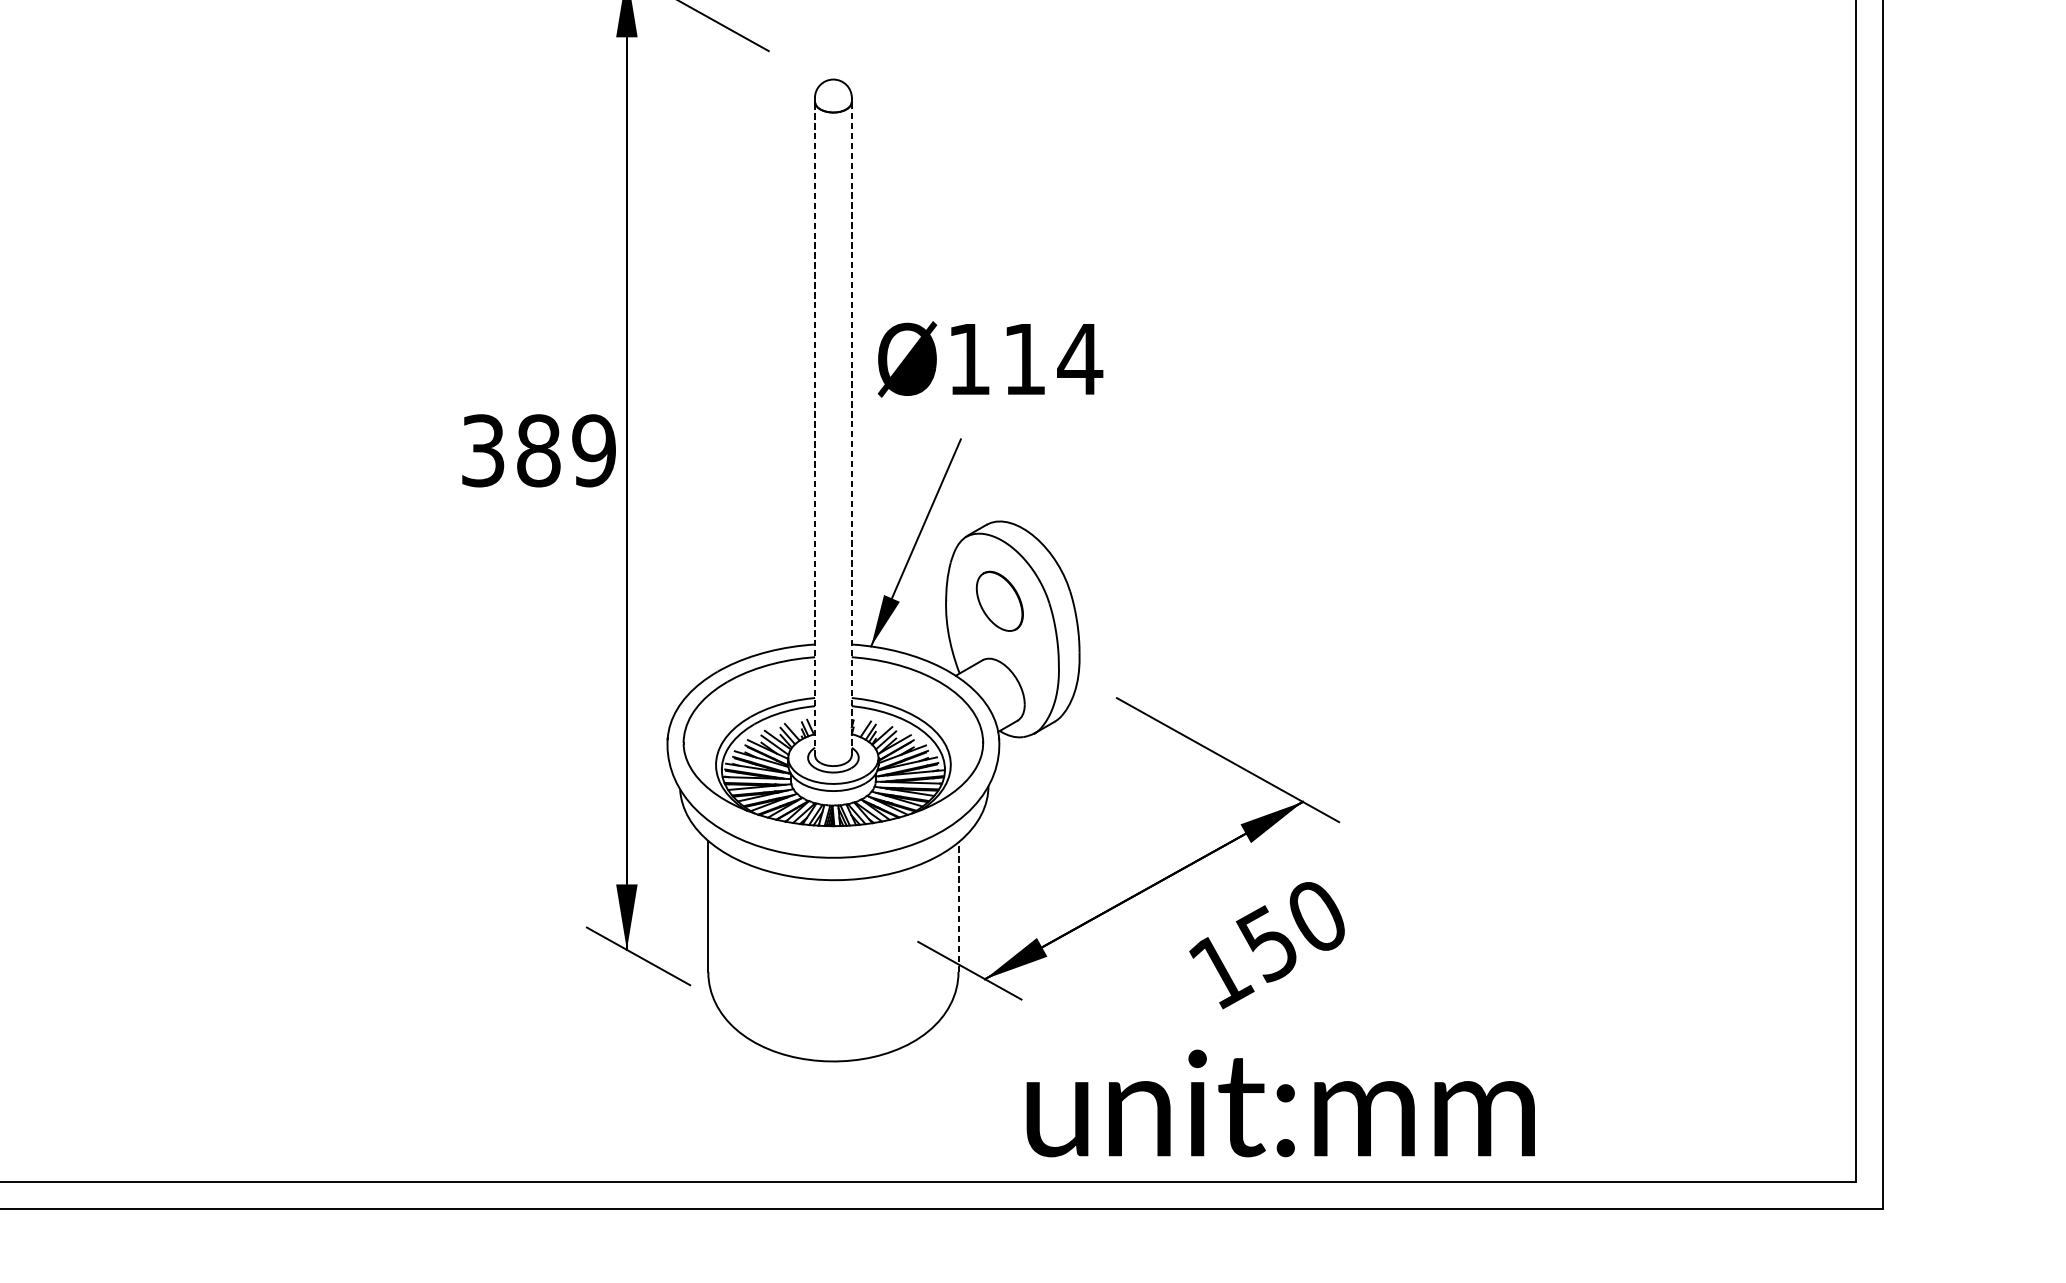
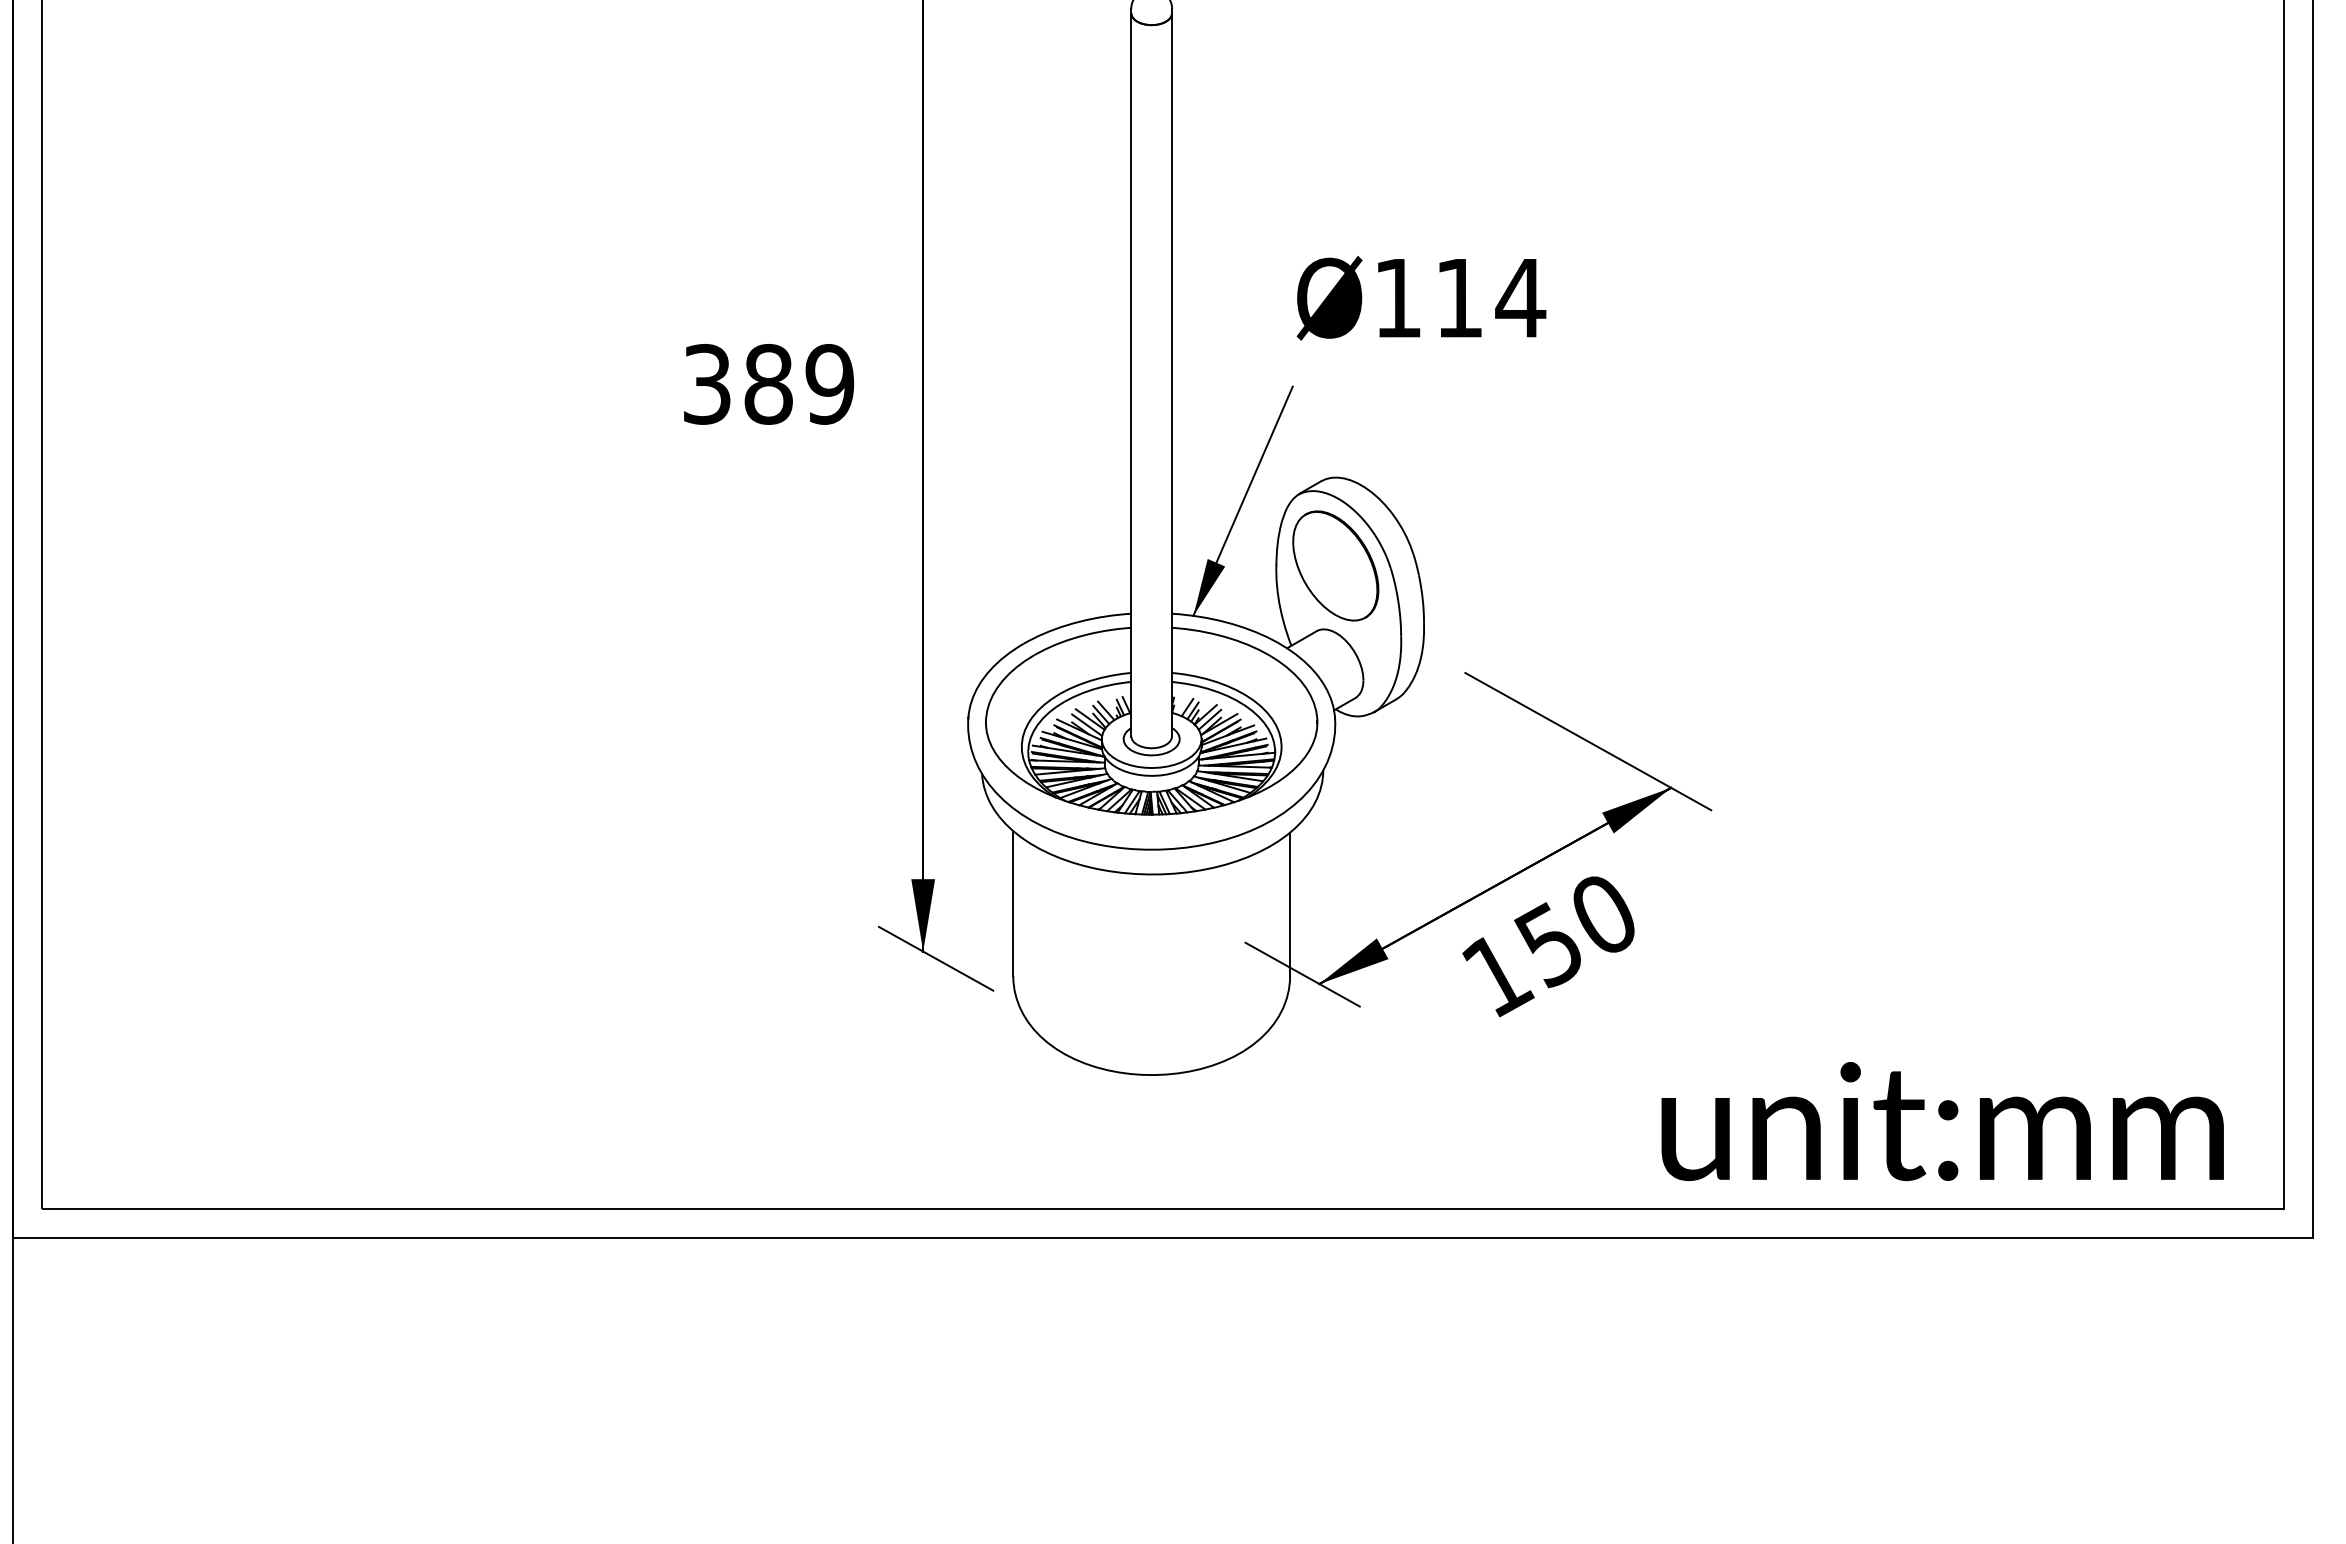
text: (990, 359) -> (1421, 298), moved
line: (815, 429) -> (1131, 375), dashed -> solid
line: (851, 429) -> (1171, 375), dashed -> solid
text: (539, 450) -> (769, 384), moved
part: (999, 600) -> (1335, 565), size x1.67
line: (958, 907) -> (1290, 904), dashed -> solid
text: (1267, 945) -> (1548, 946), moved
text: (1280, 1103) -> (1942, 1121), moved

